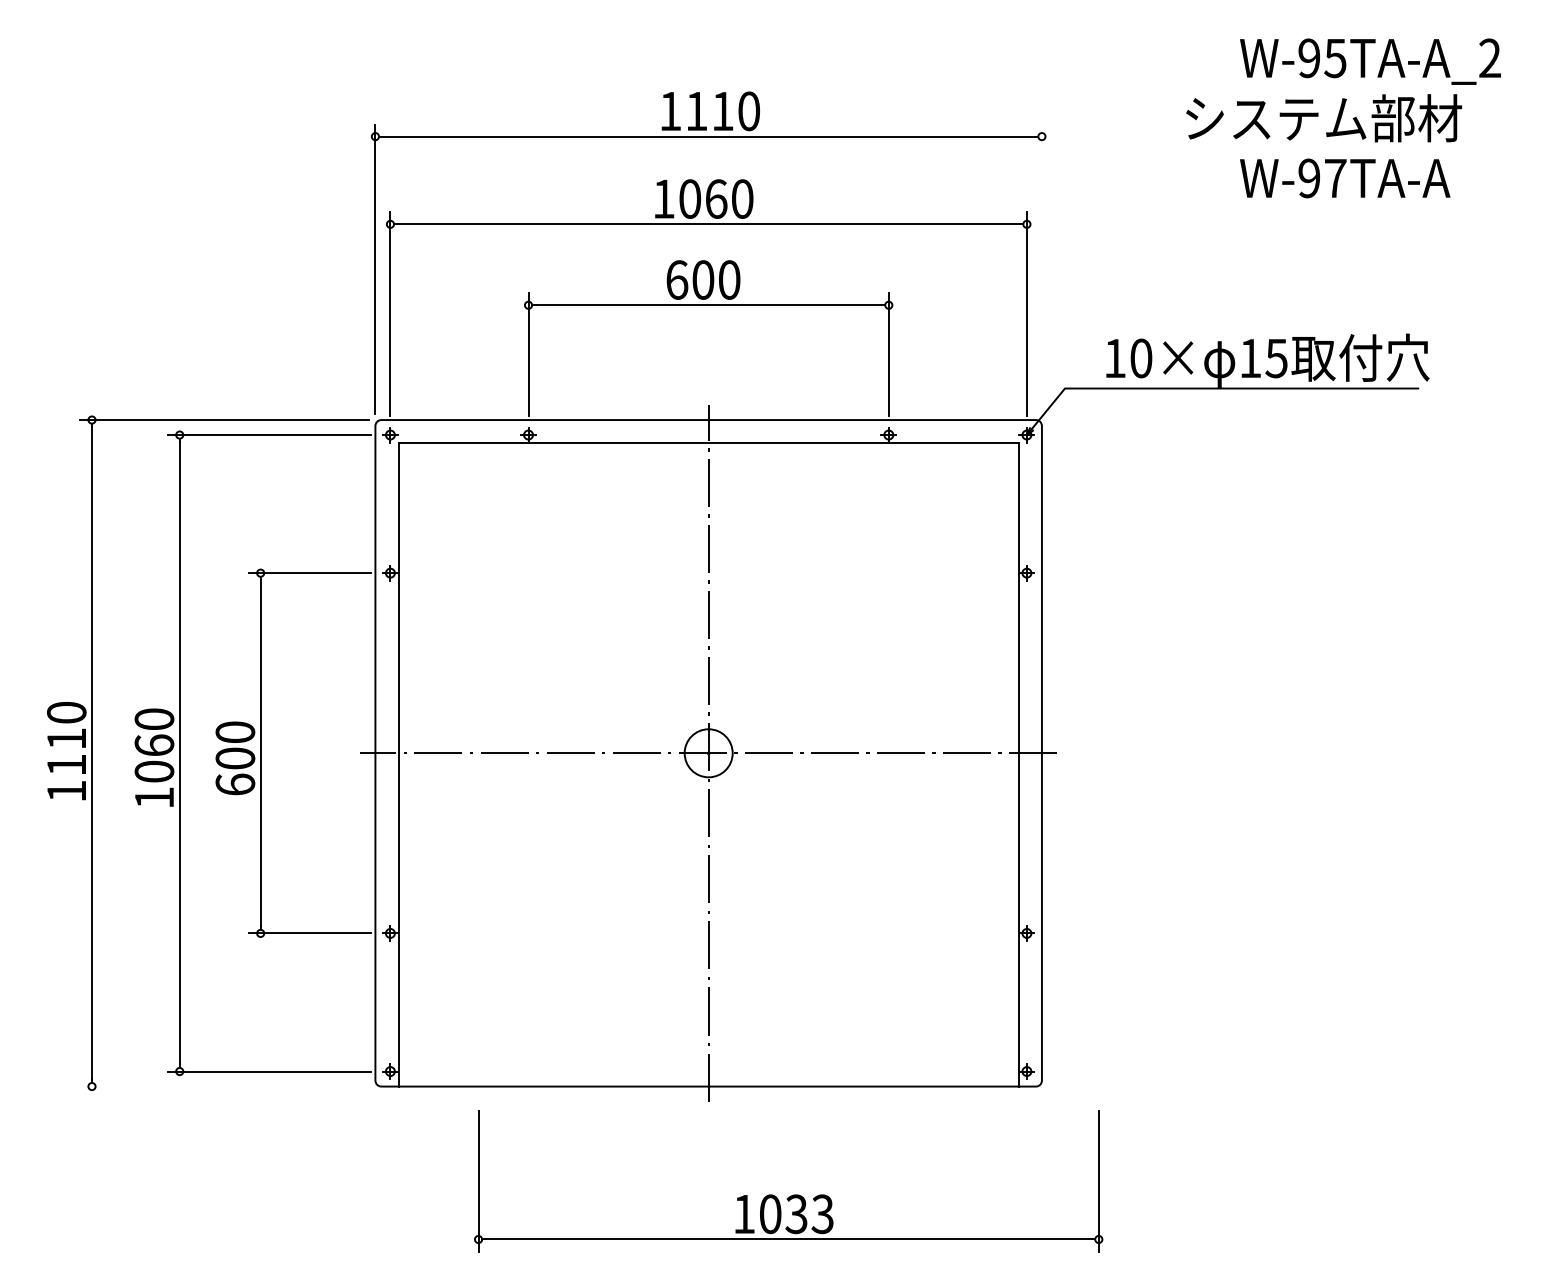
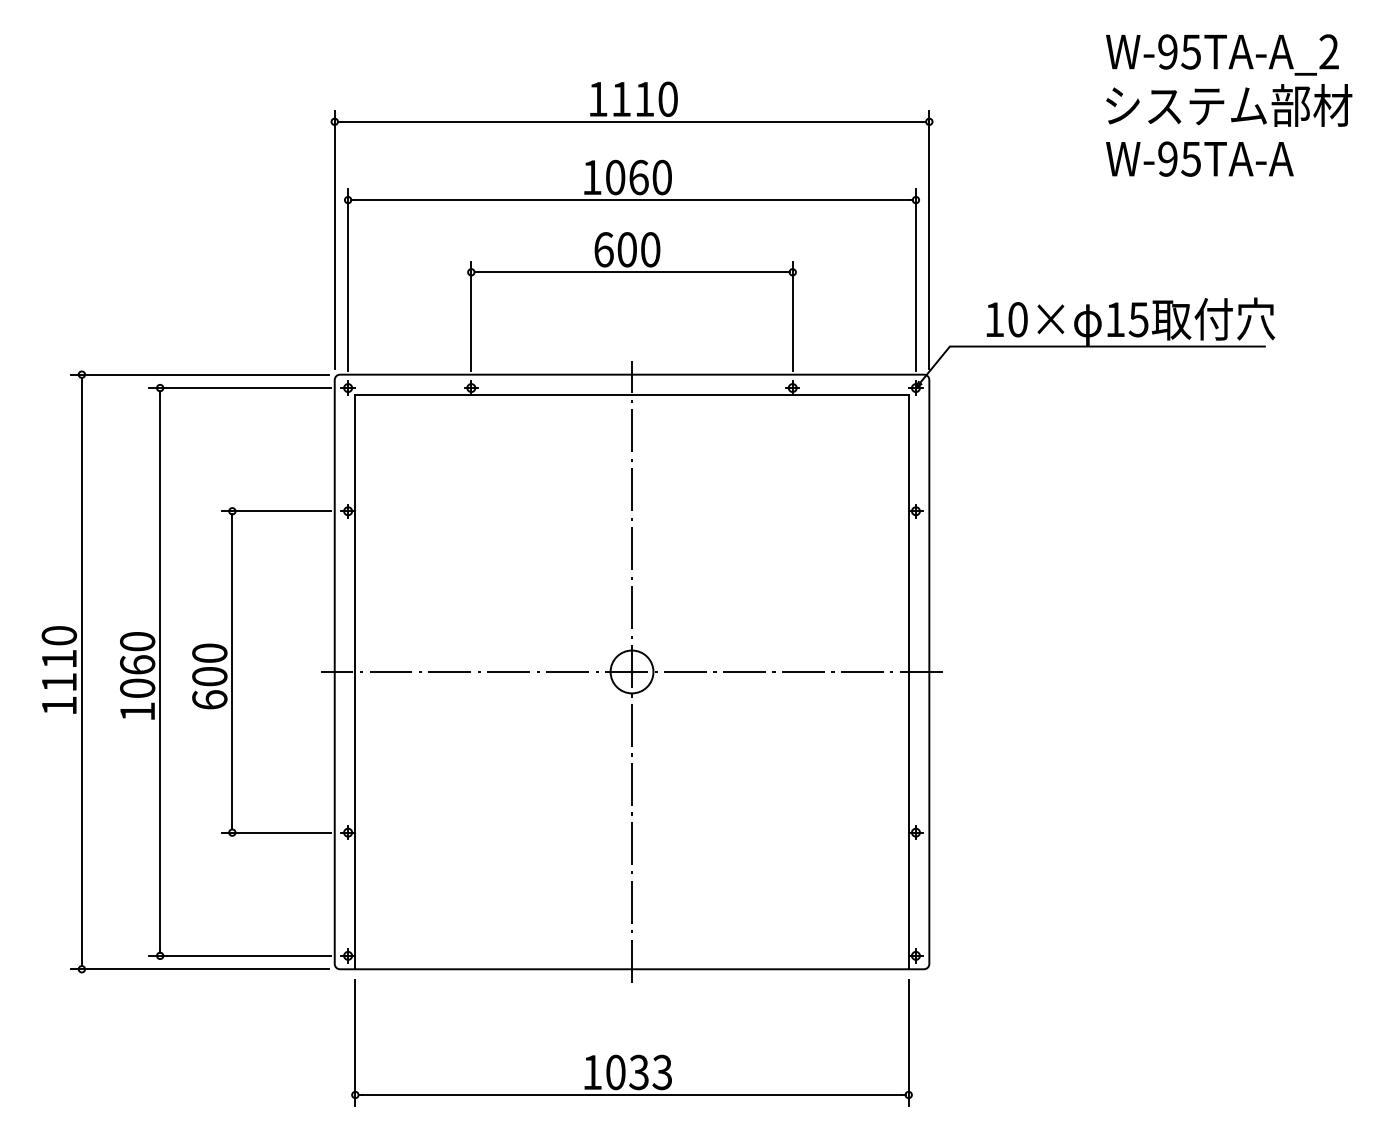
text: (1324, 118) -> (1229, 105), moved
text: (1335, 178) -> (1191, 159), W-97TA-A -> W-95TA-A
line: (1041, 269) -> (928, 240), added
line: (224, 1086) -> (200, 969), added
part: (793, 1194) -> (636, 1054), moved

